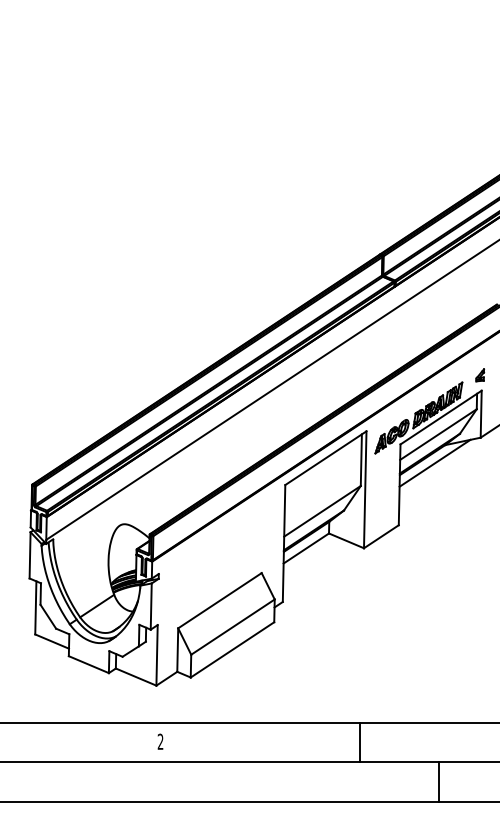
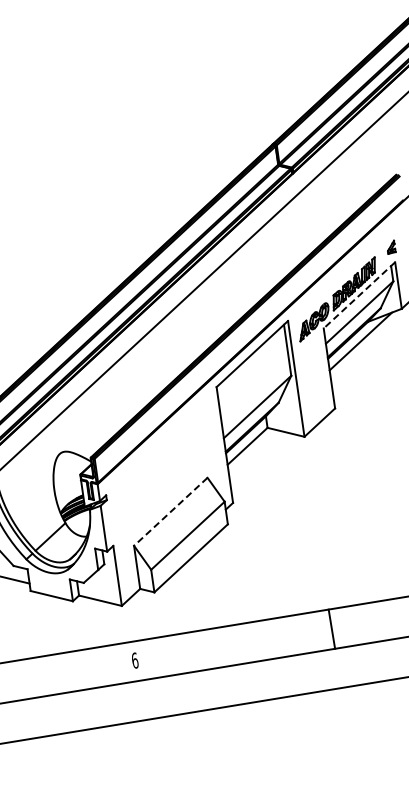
line: (441, 417) -> (359, 295), solid -> dashed
line: (219, 600) -> (170, 511), solid -> dashed
text: (160, 741) -> (134, 660), 2 -> 6

